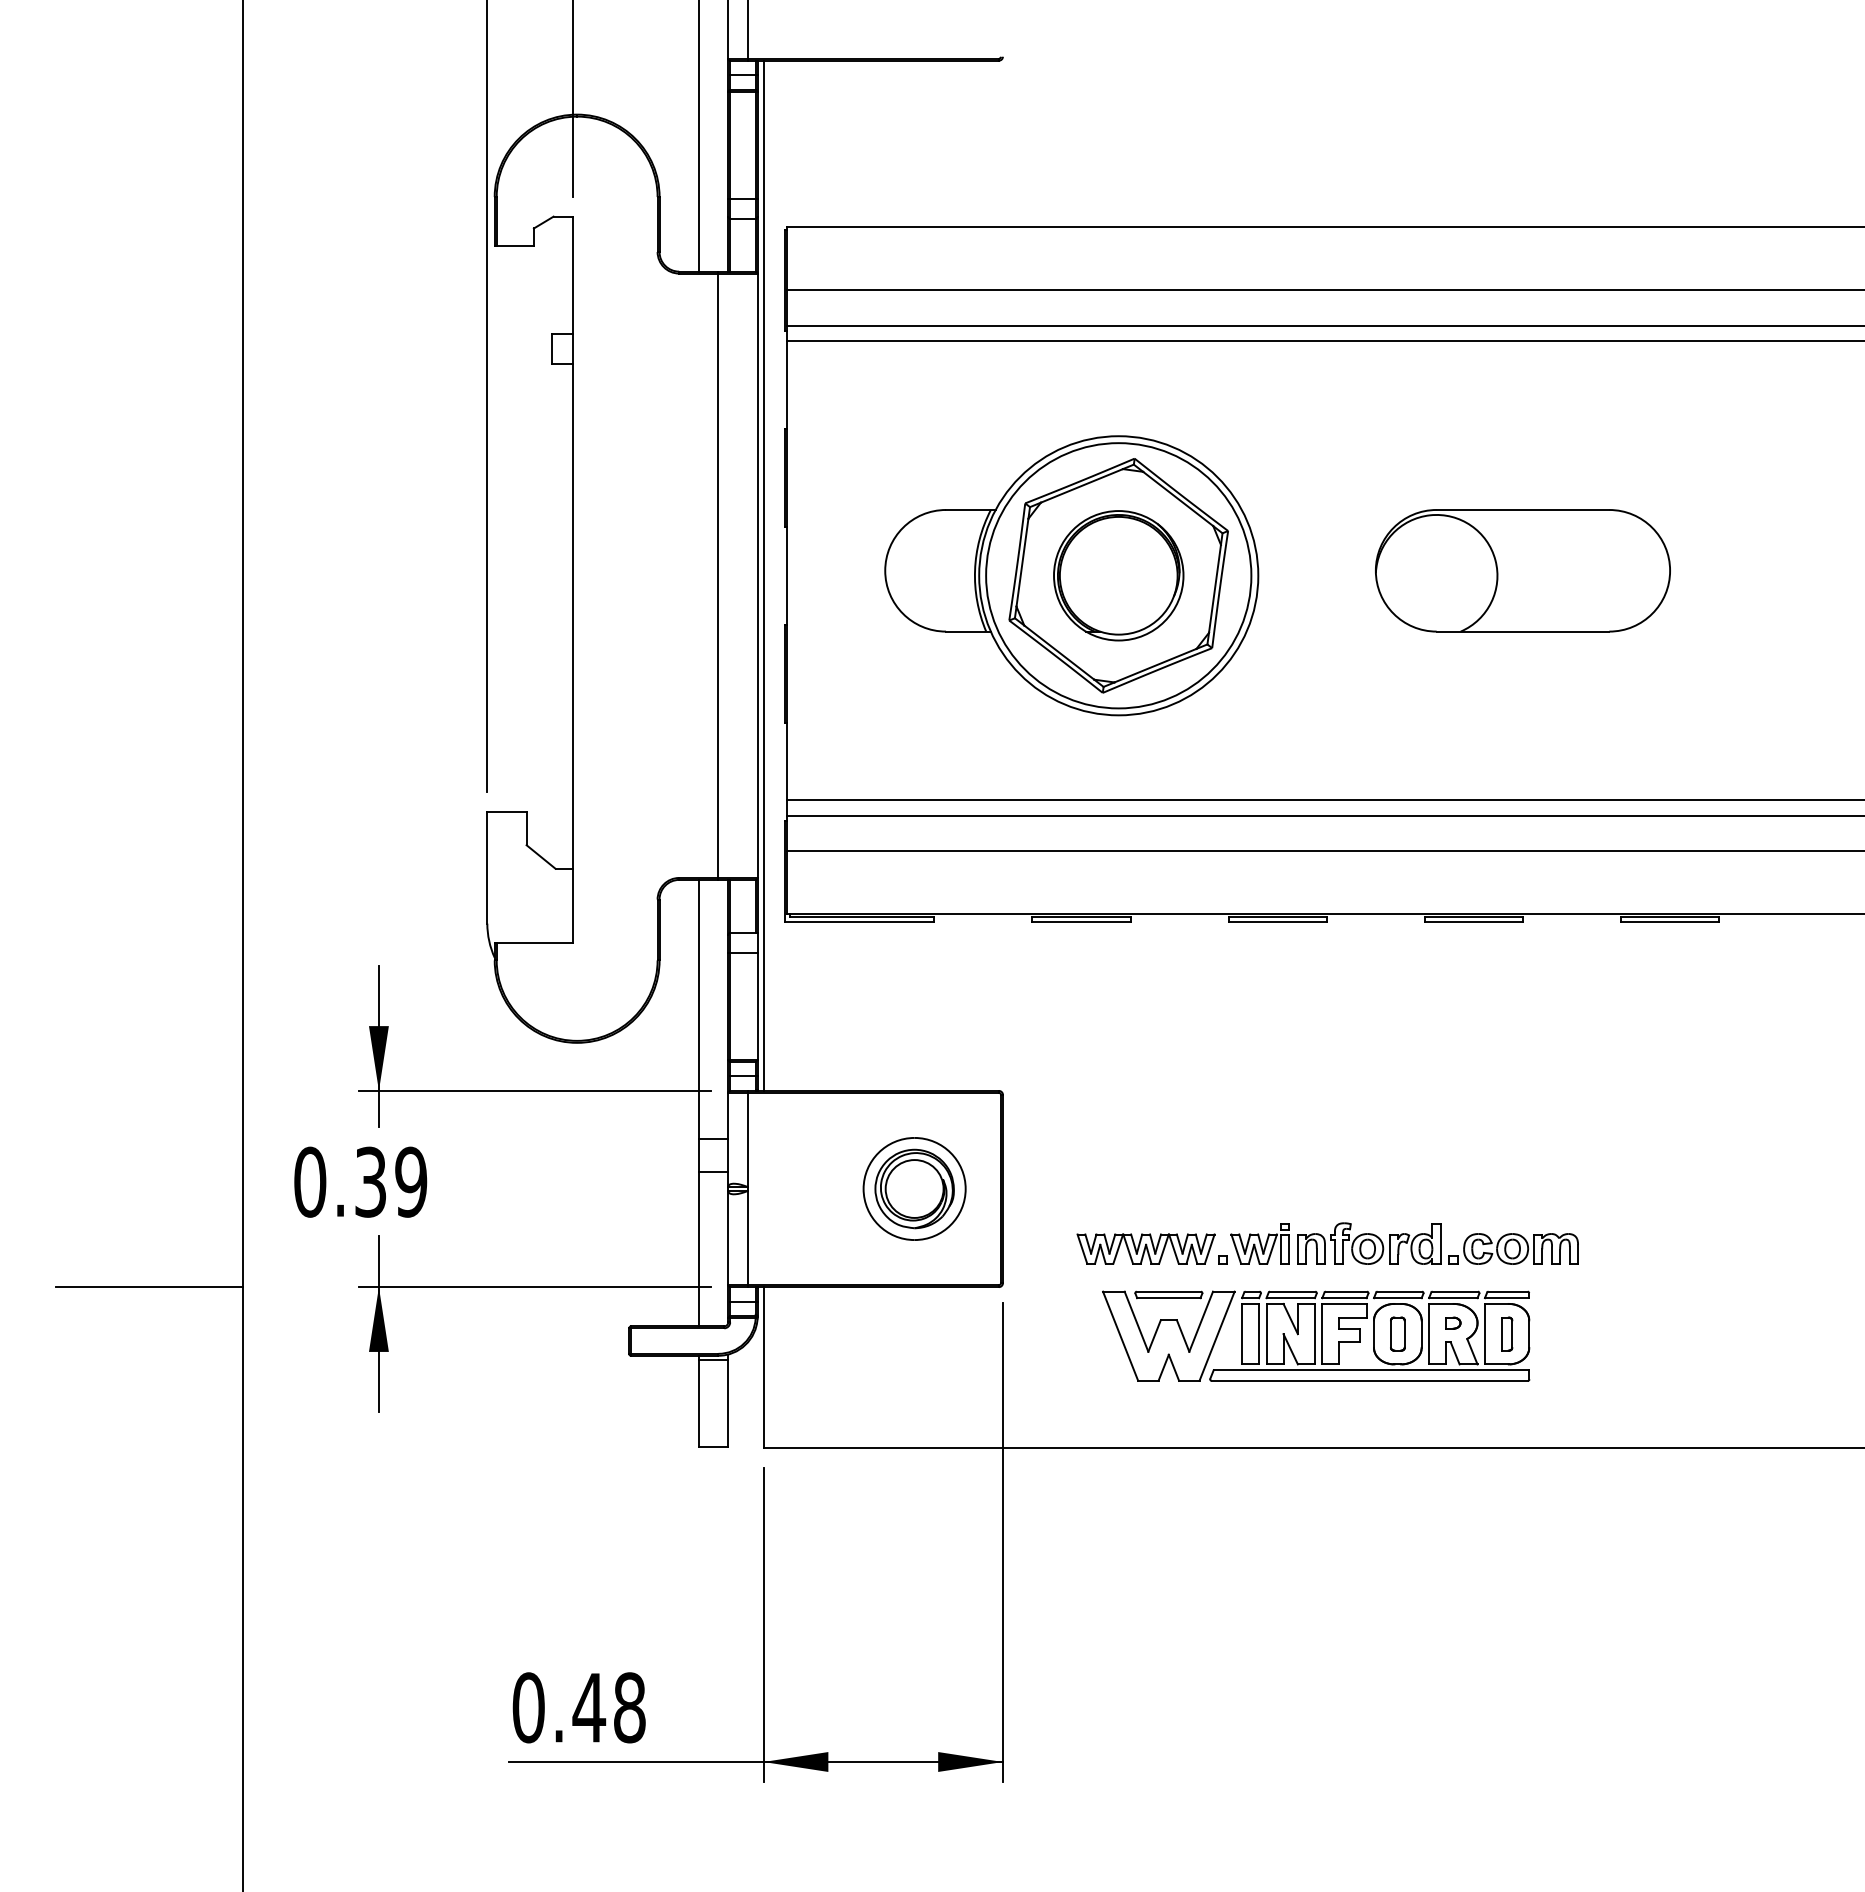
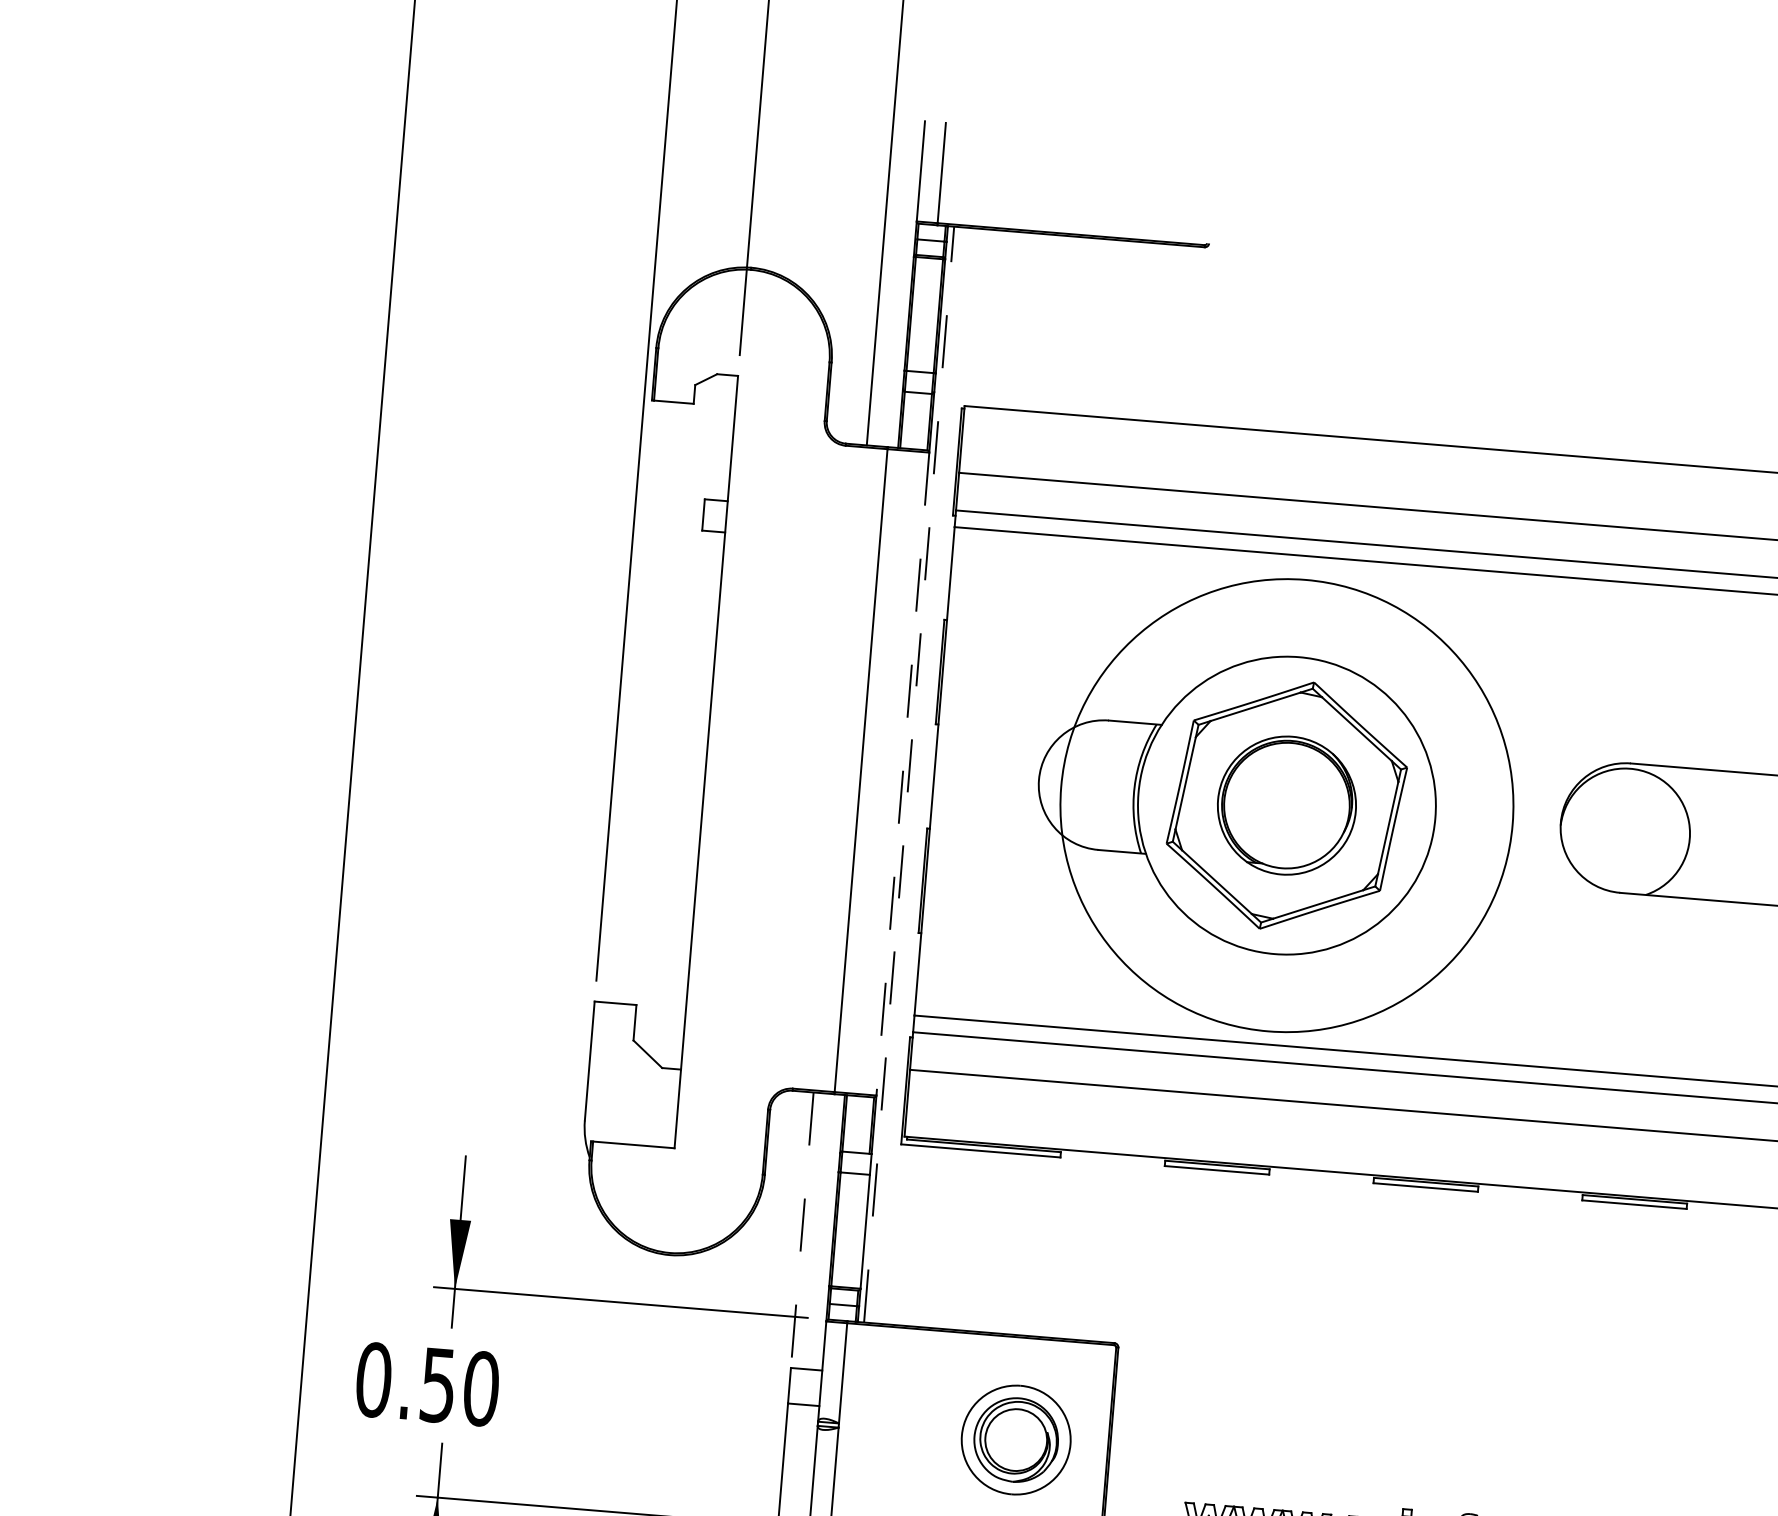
line: (763, 575) -> (909, 774), solid -> dashed
circle: (1118, 575) -> (1286, 805), size x1.6
line: (757, 576) -> (902, 774), solid -> dashed
line: (698, 1009) -> (801, 1230), solid -> dashed
text: (391, 1181) -> (460, 1386), 0.39 -> 0.50
line: (148, 1286) -> (192, 1476), removed

